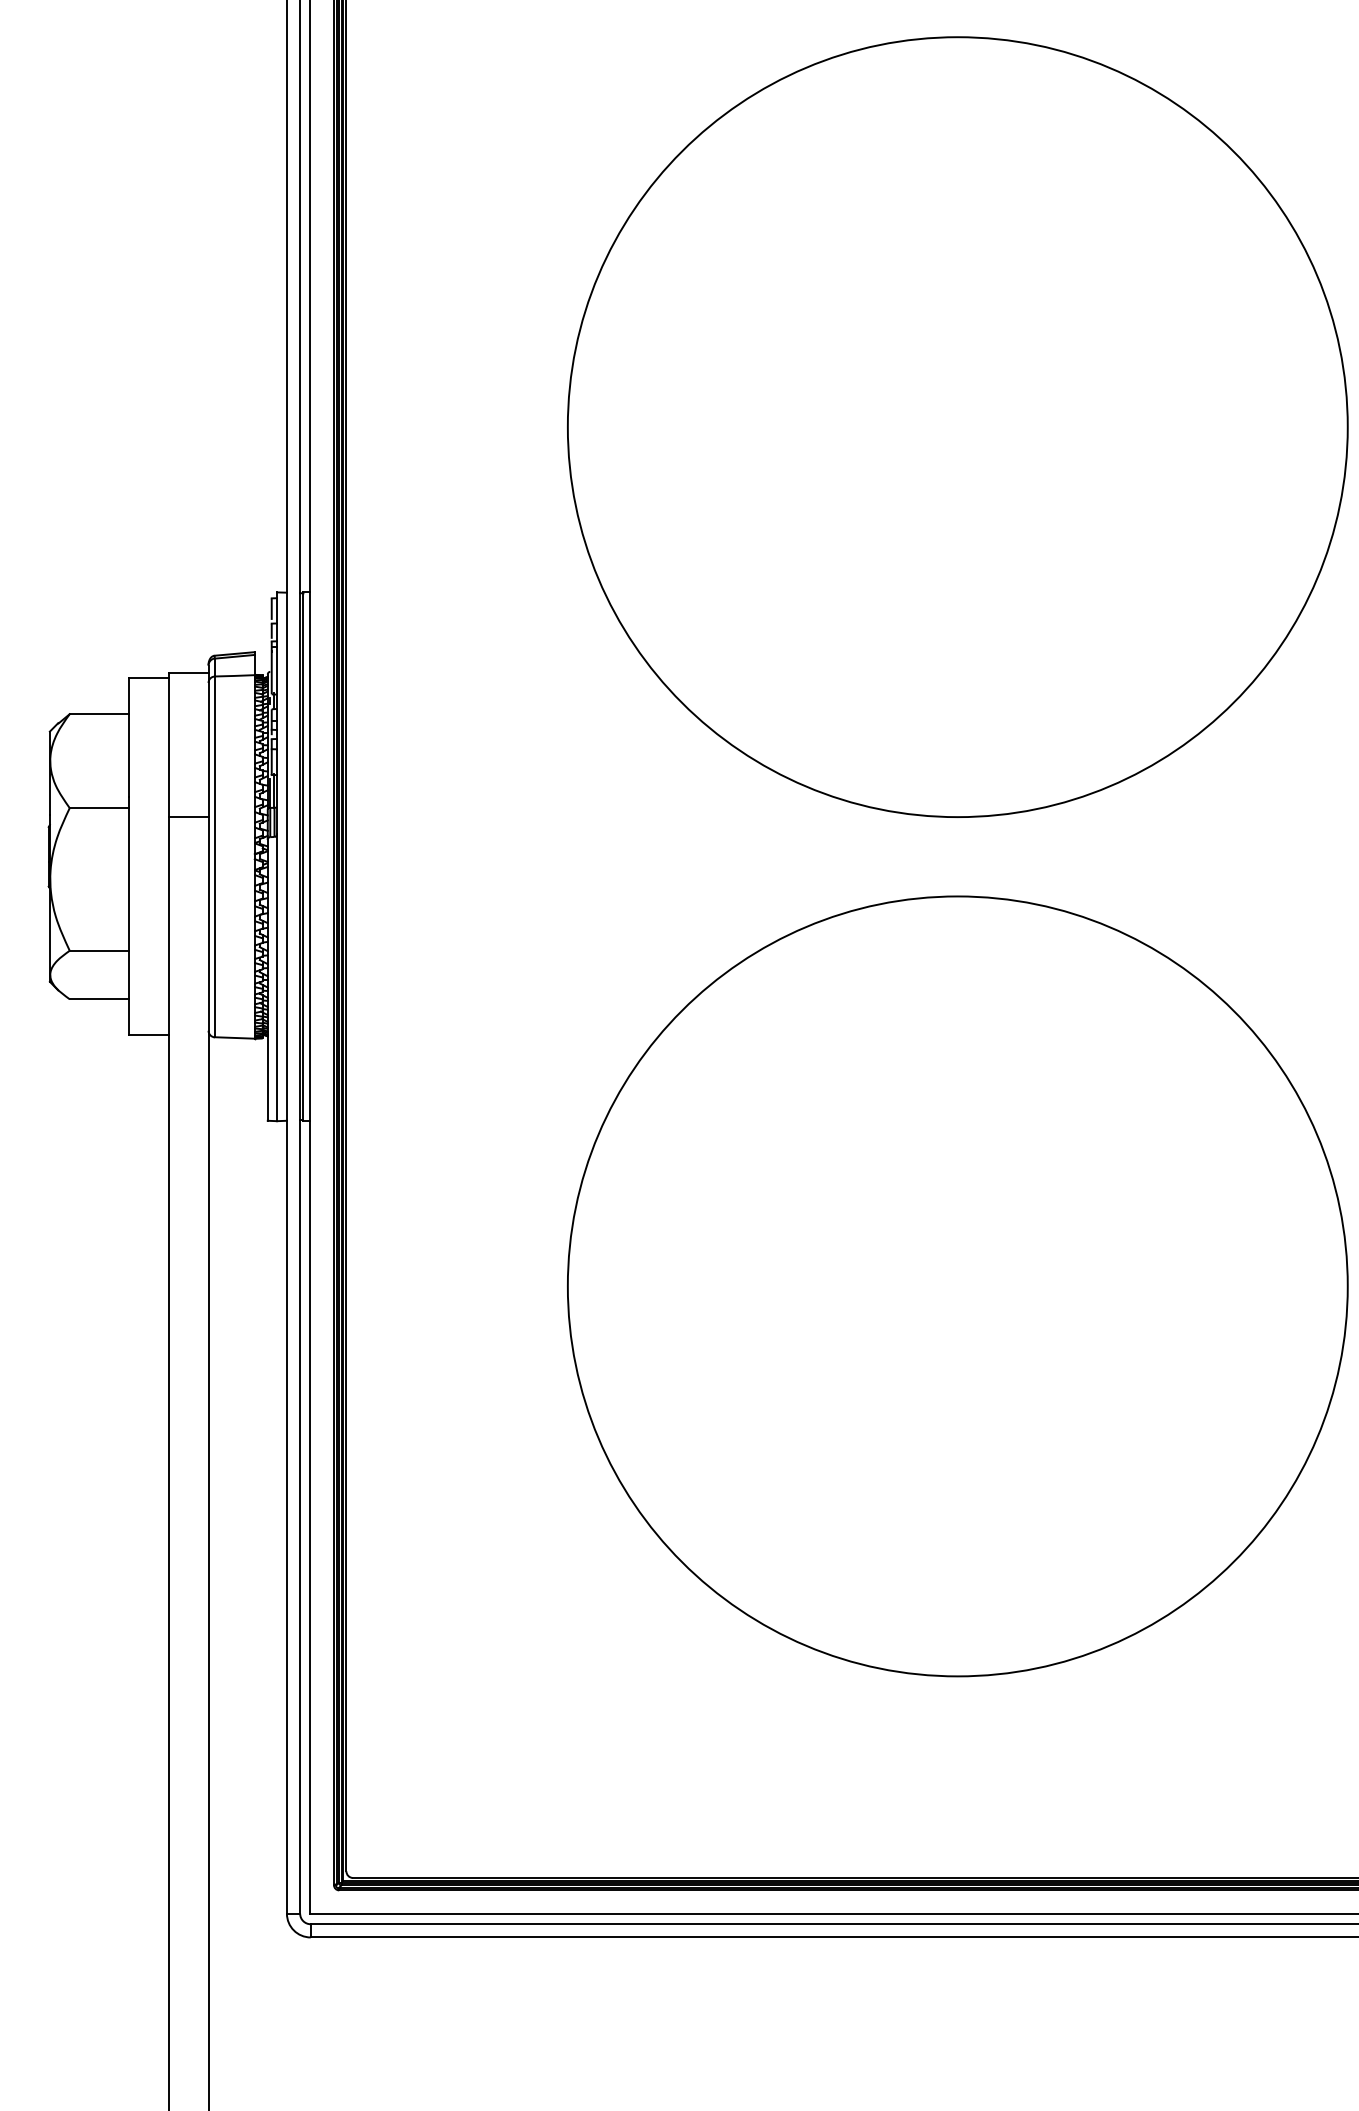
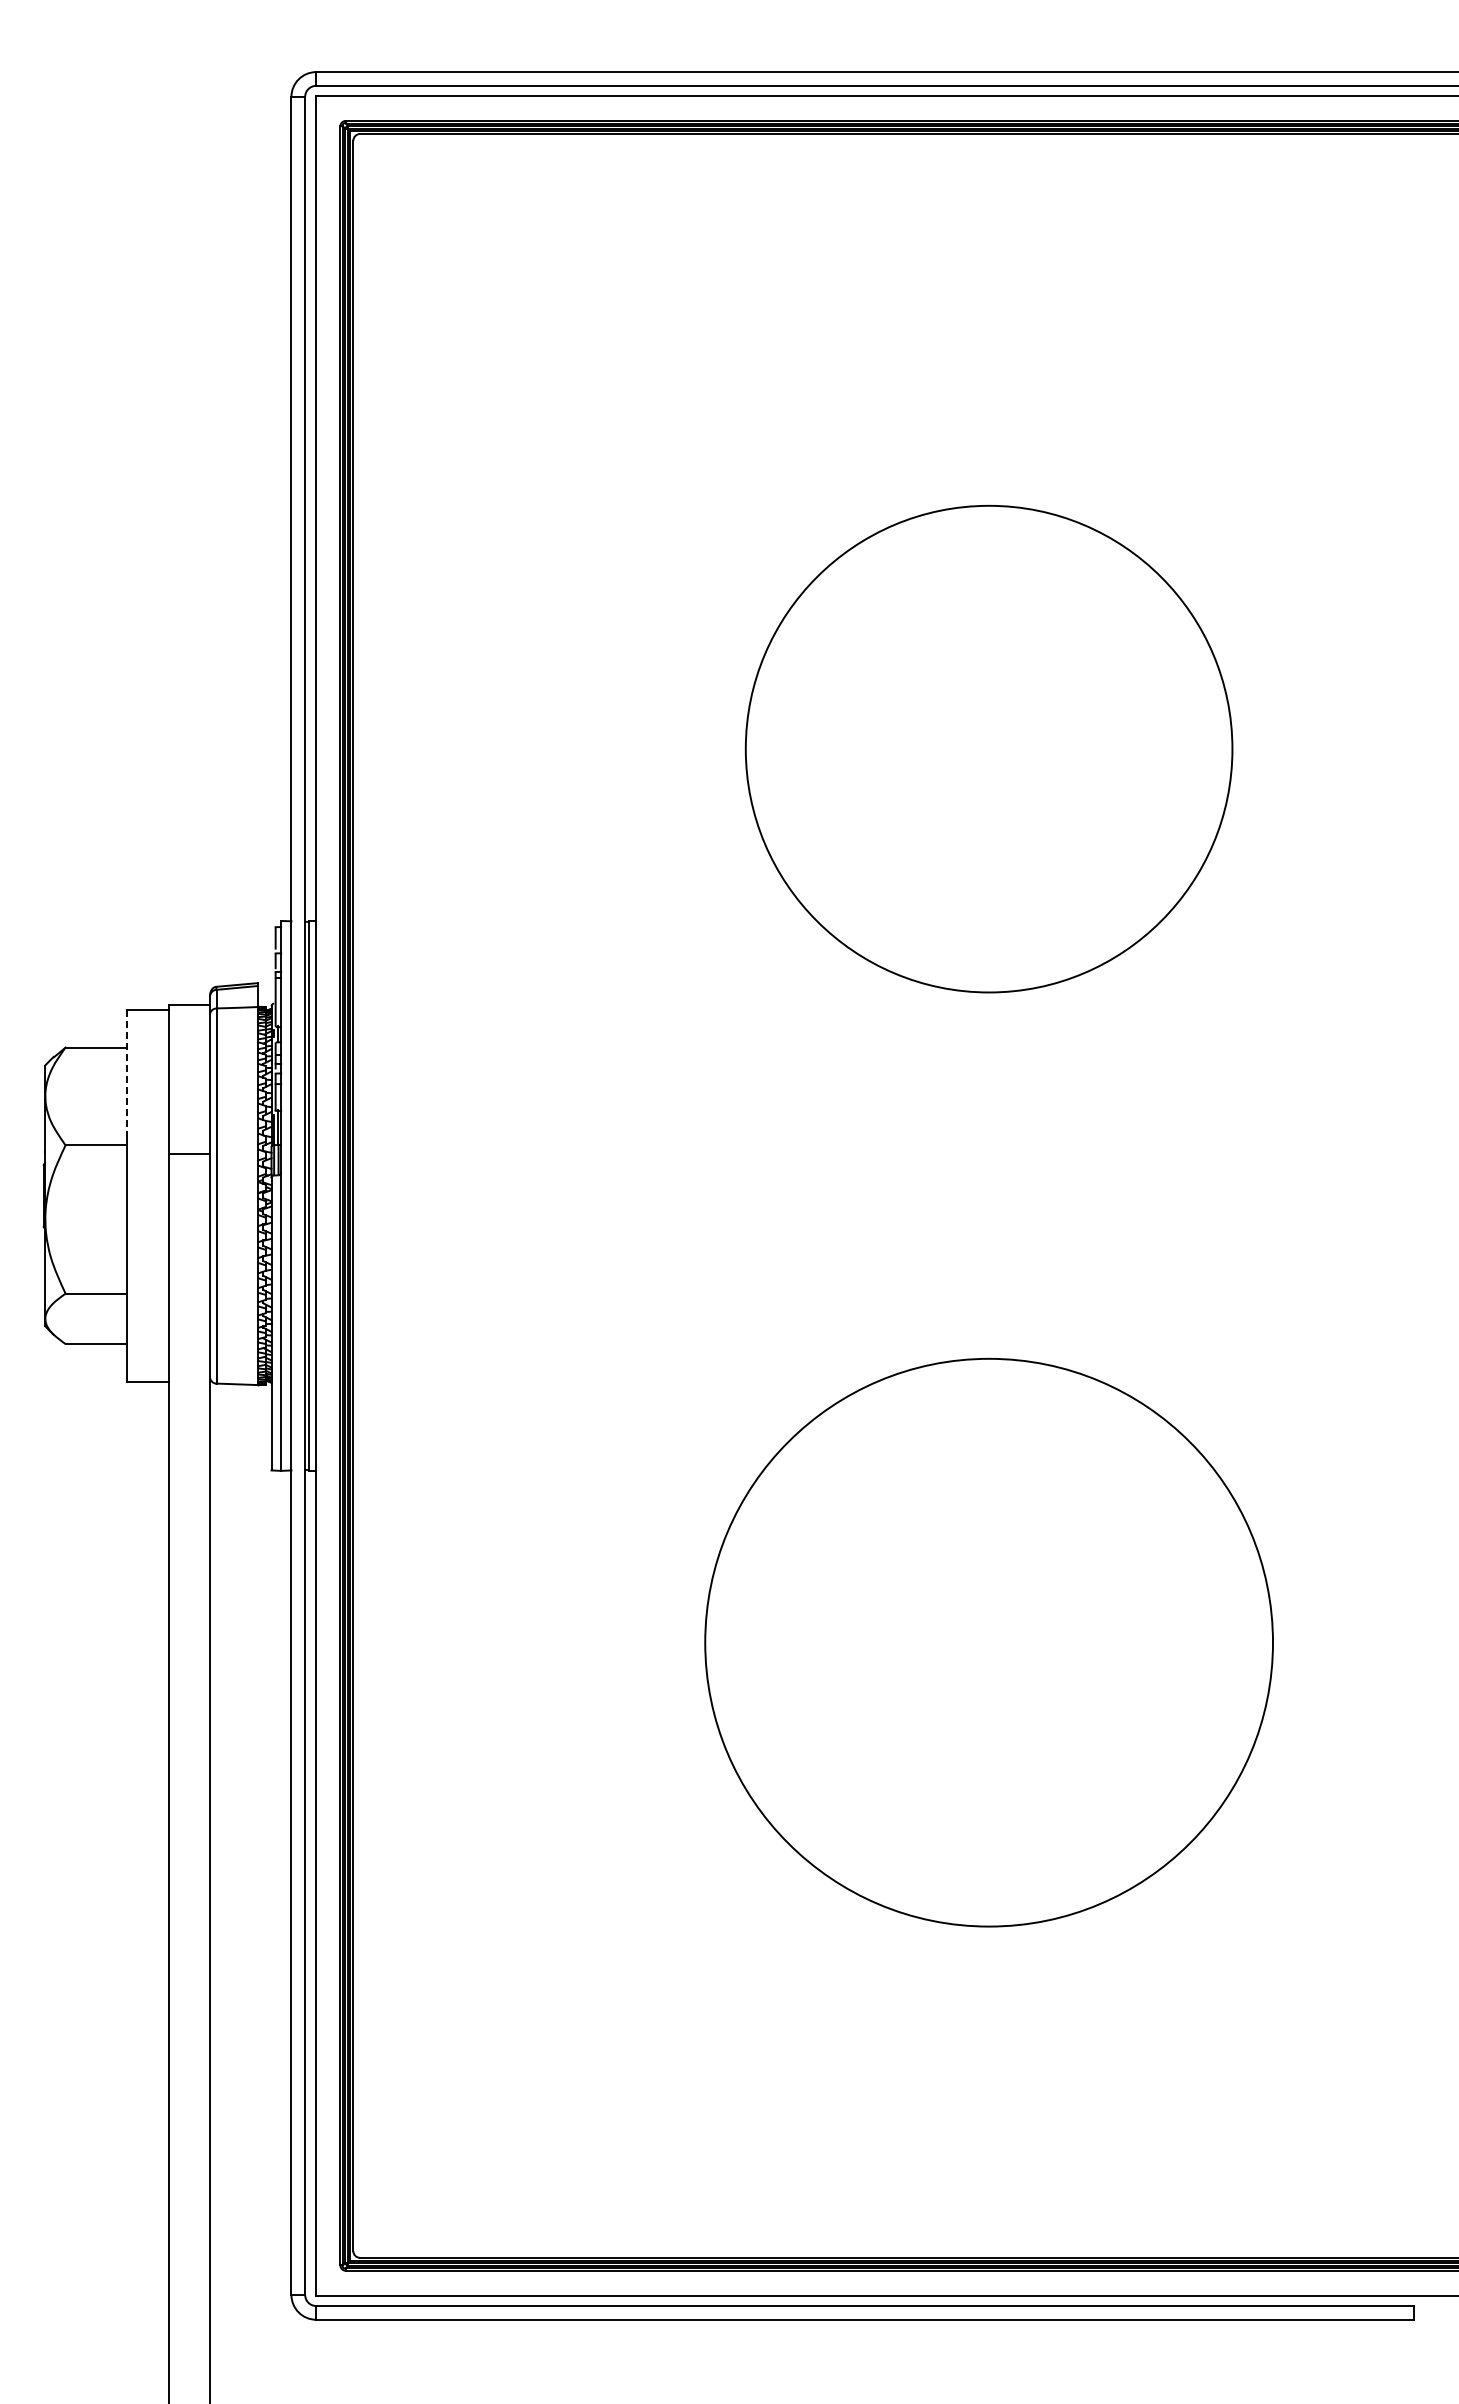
circle: (957, 426) -> (988, 748), size x0.6
line: (129, 738) -> (127, 1072), solid -> dashed
circle: (957, 1286) -> (988, 1642), size x0.7

